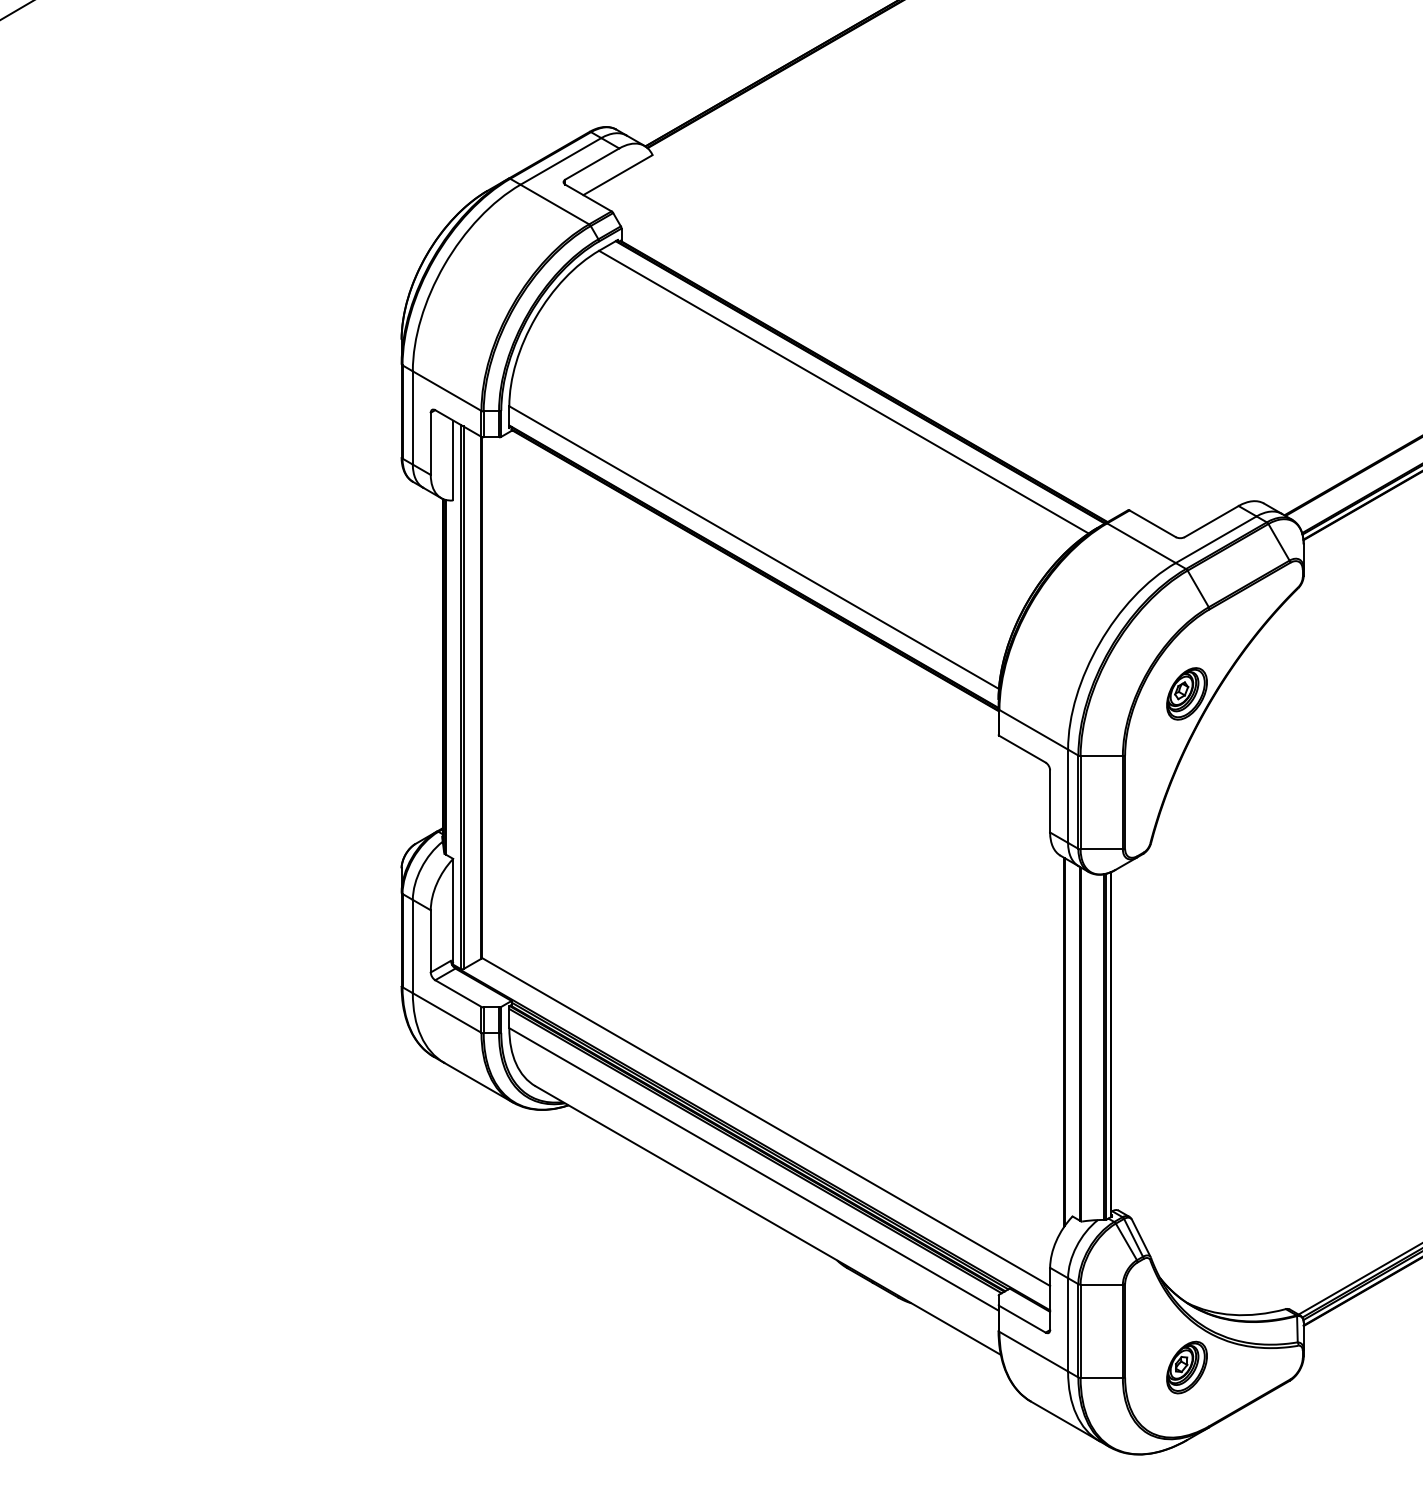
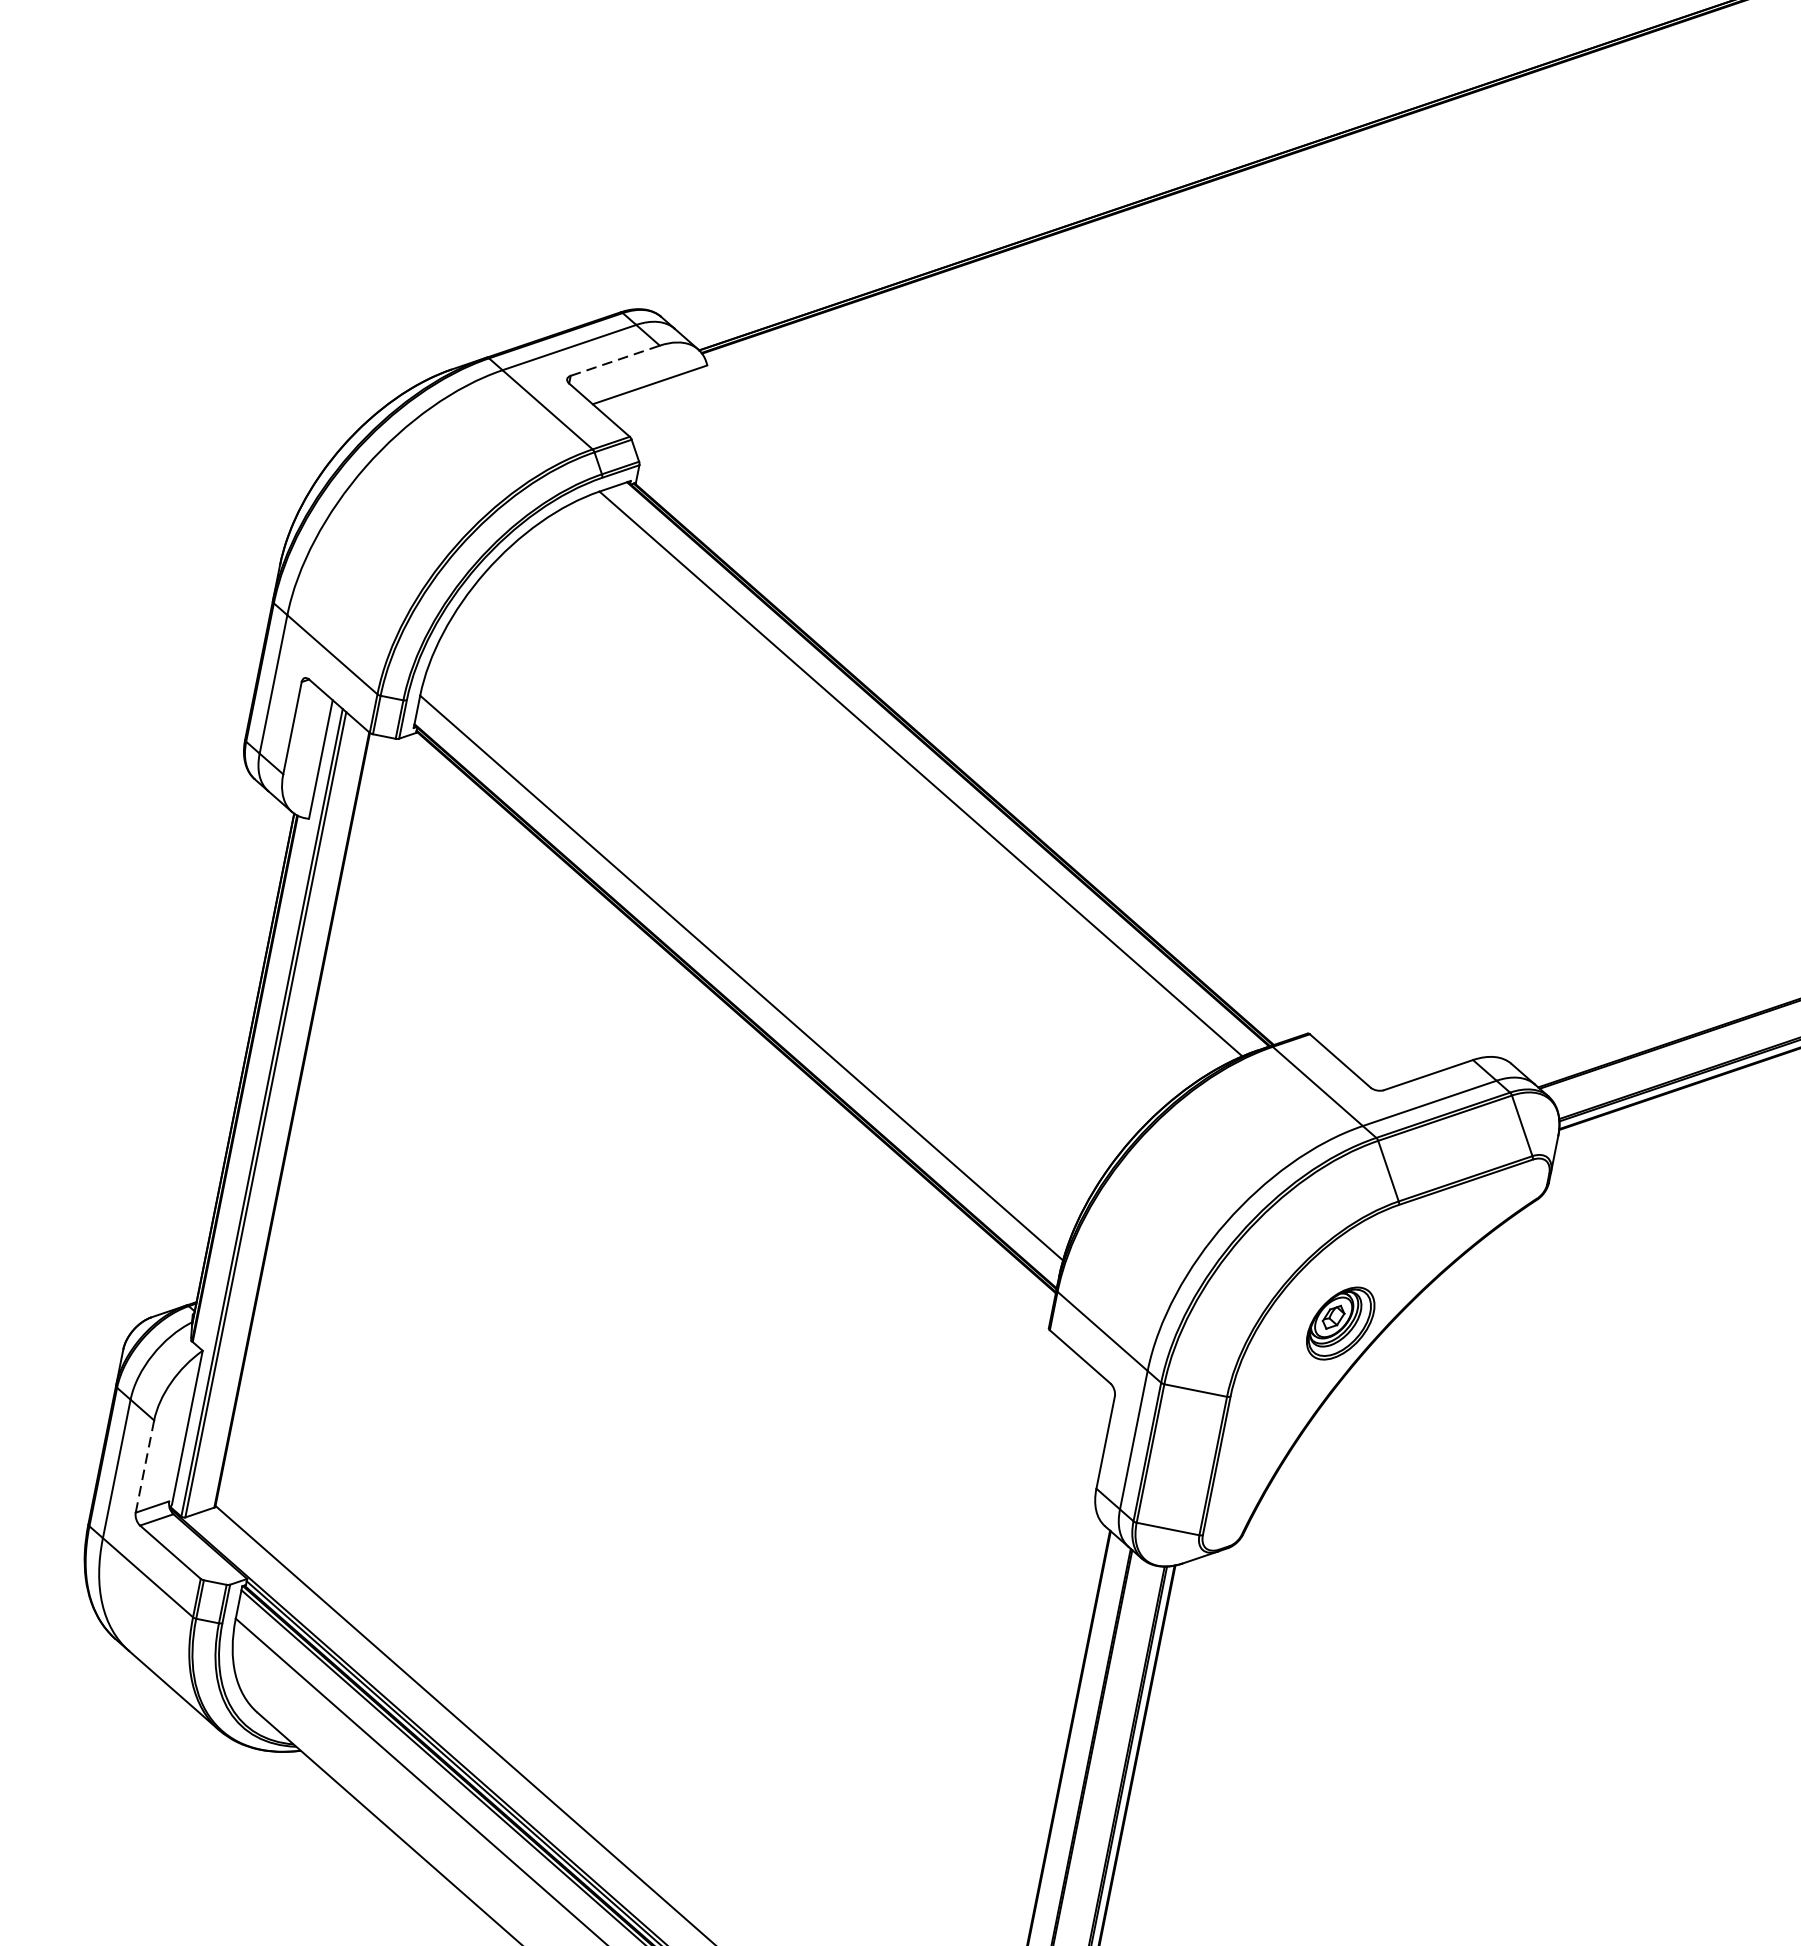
line: (592, 163) -> (615, 360), solid -> dashed
line: (430, 940) -> (144, 1465), solid -> dashed

